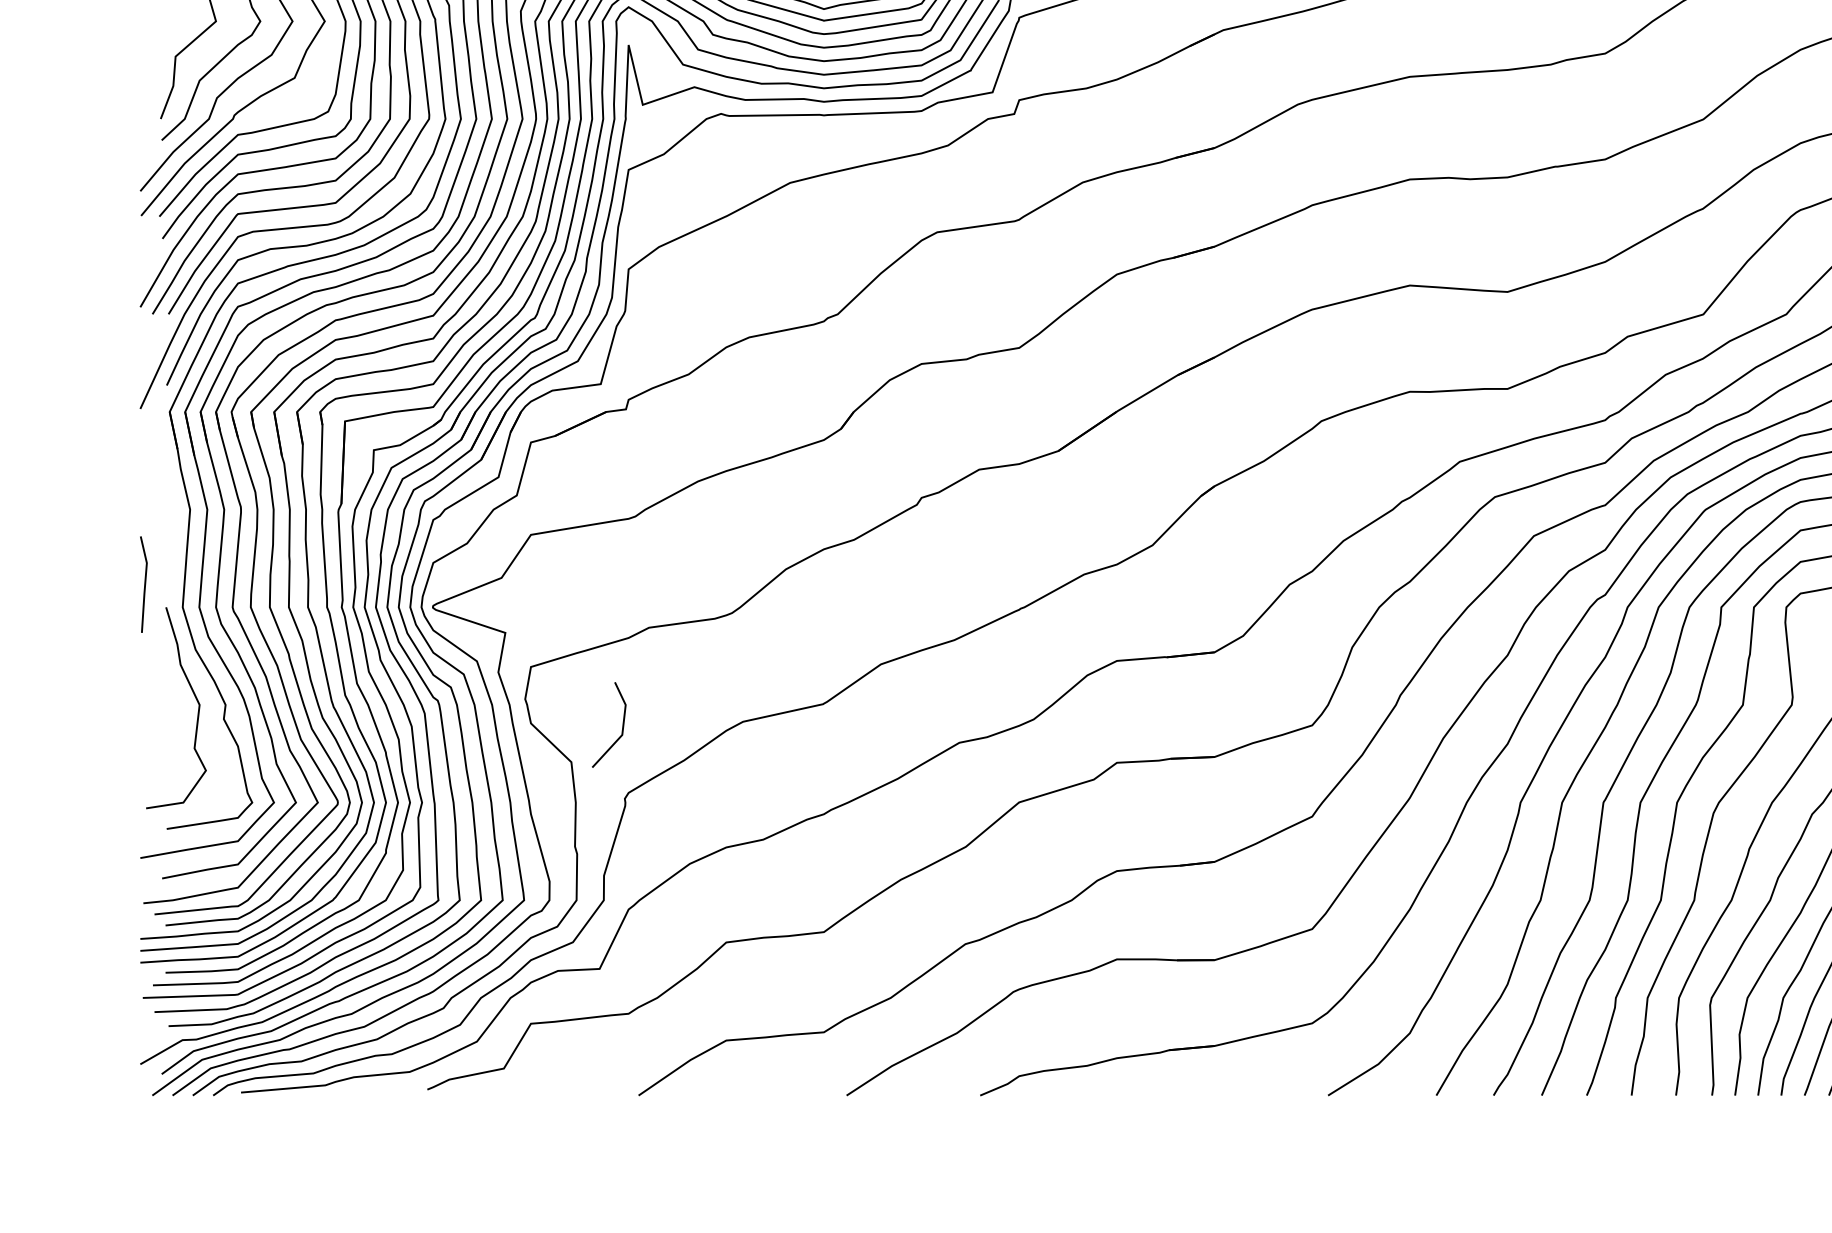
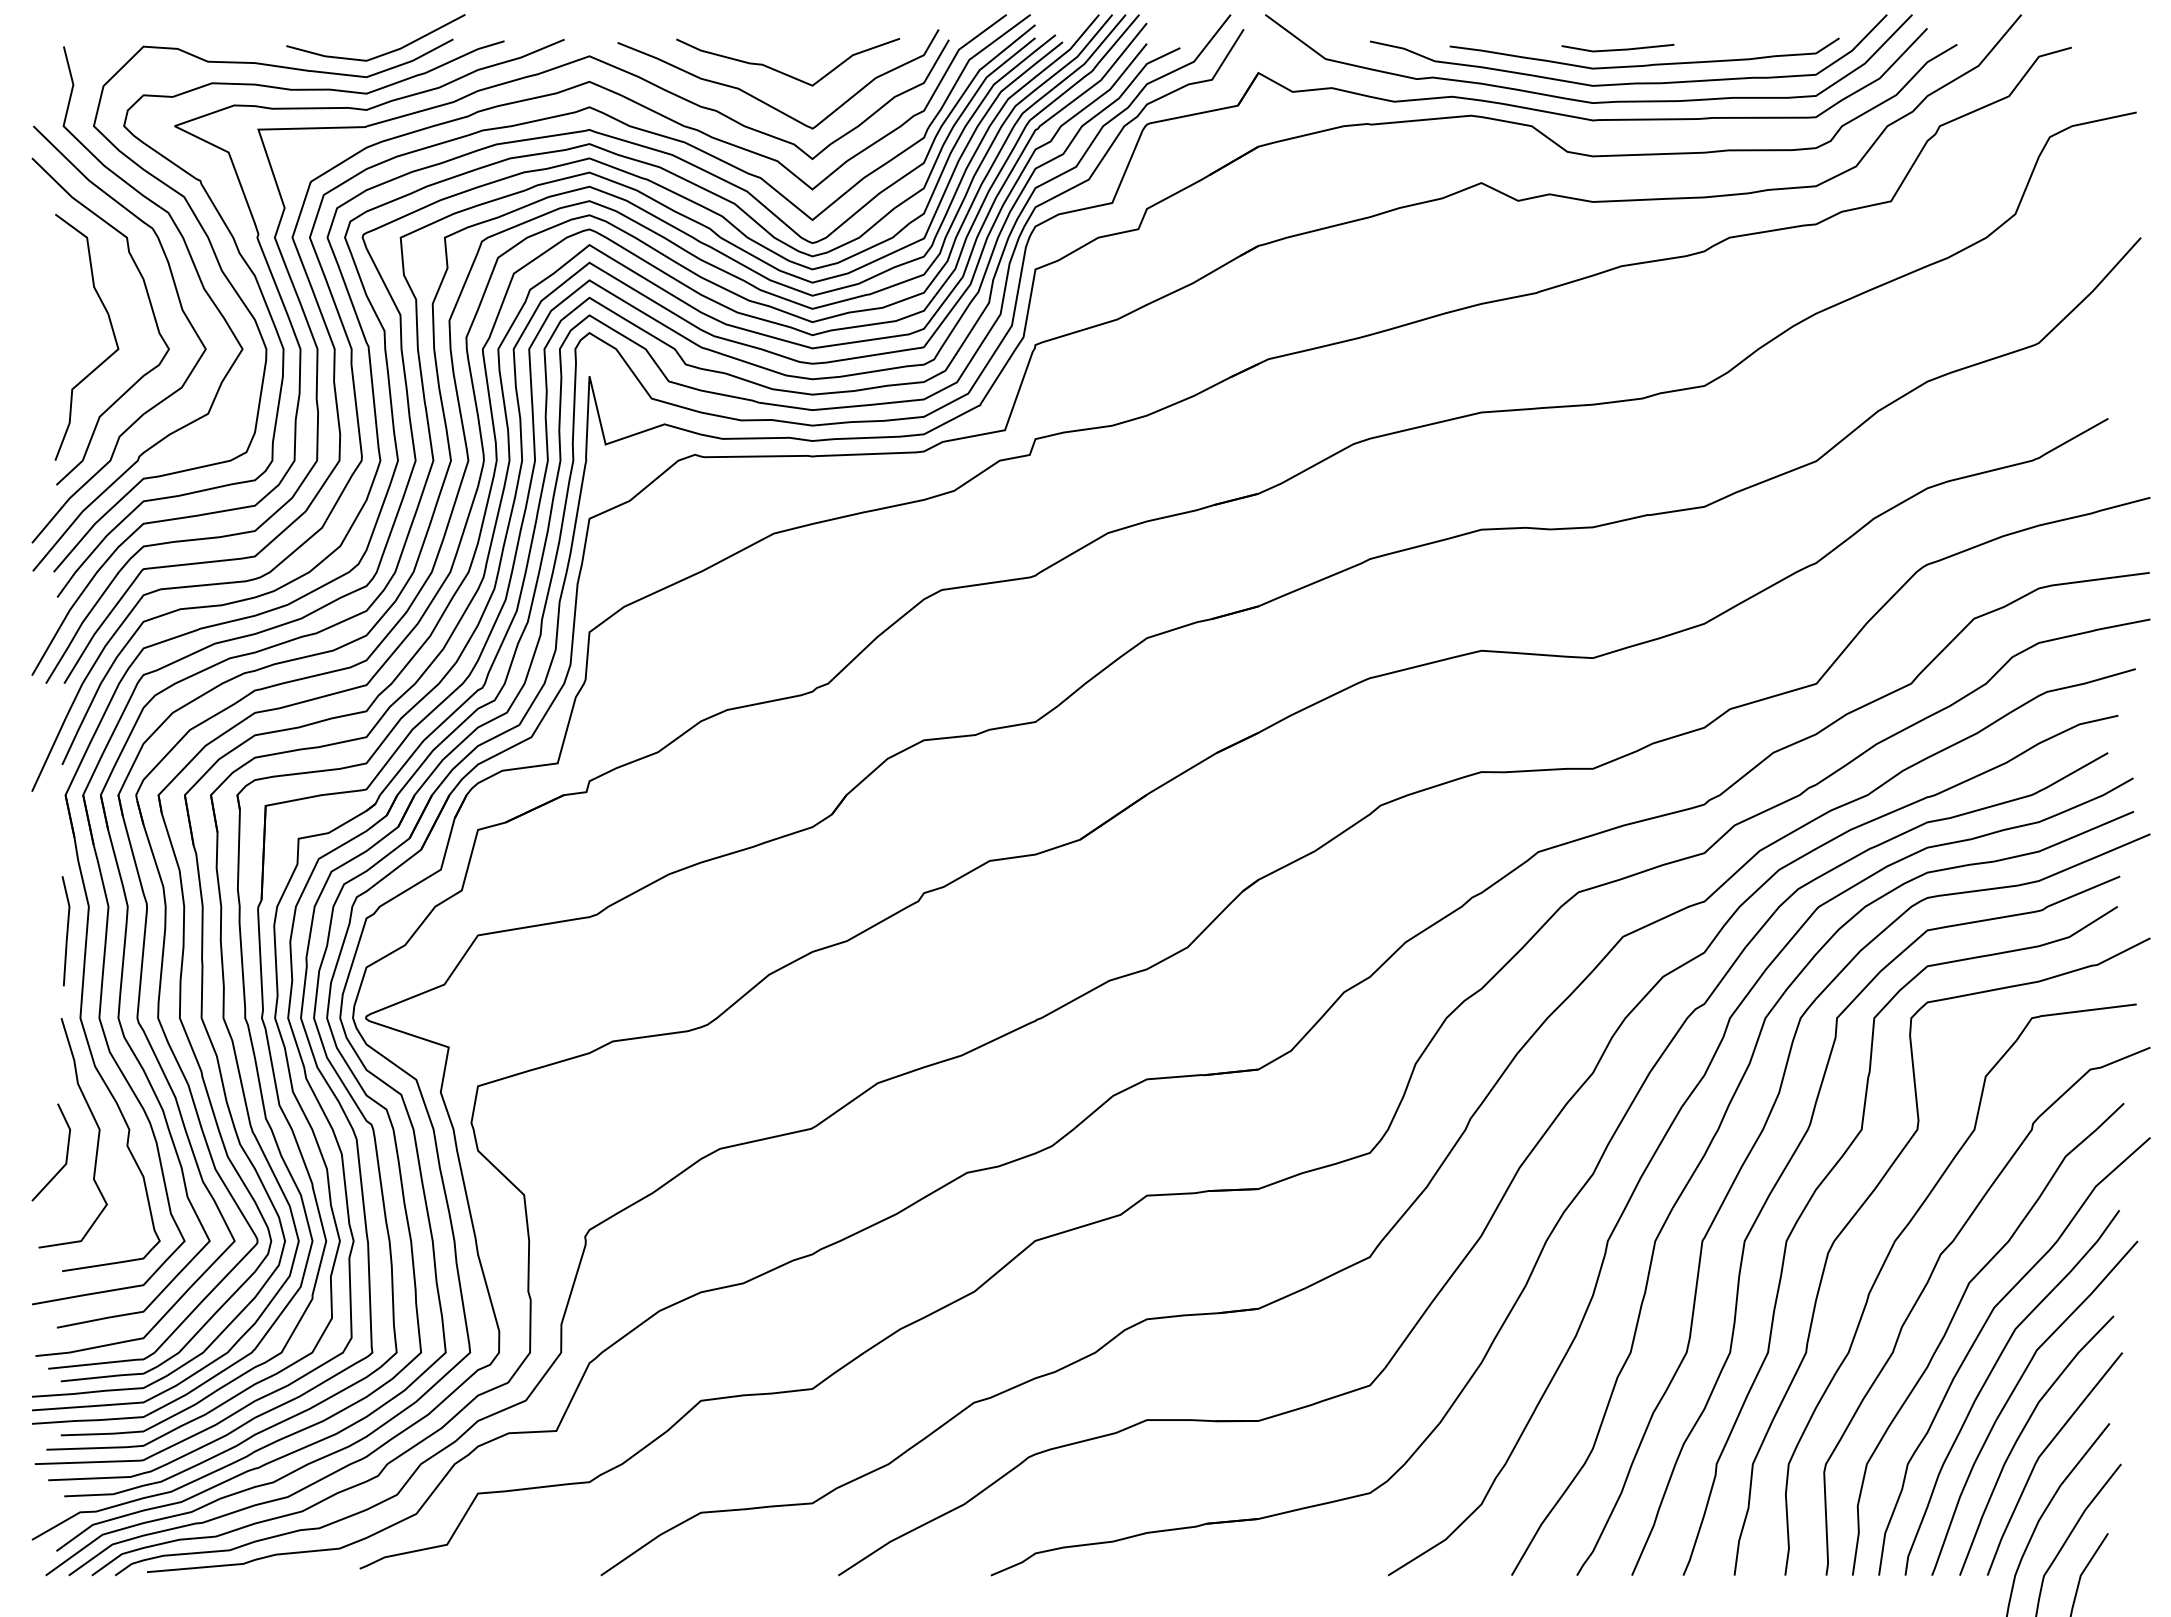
line: (144, 584) -> (66, 931), moved
line: (622, 724) -> (66, 1152), moved

